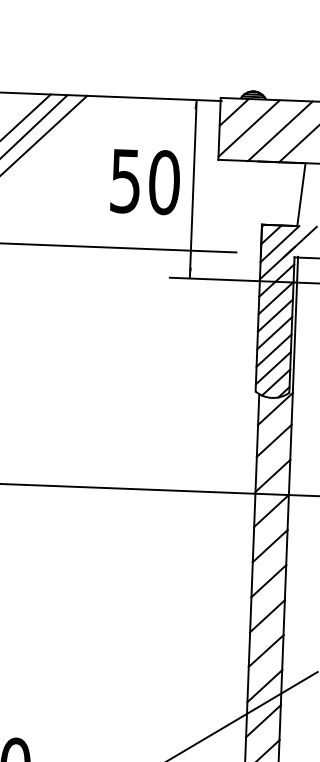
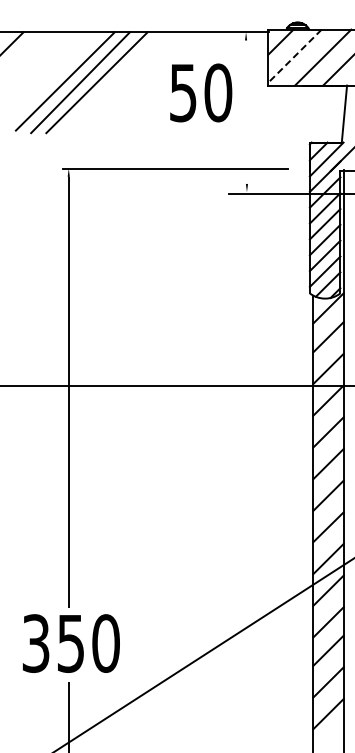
line: (249, 128) -> (295, 56), solid -> dashed
text: (145, 181) -> (201, 92), moved
line: (193, 188) -> (246, 112), removed

